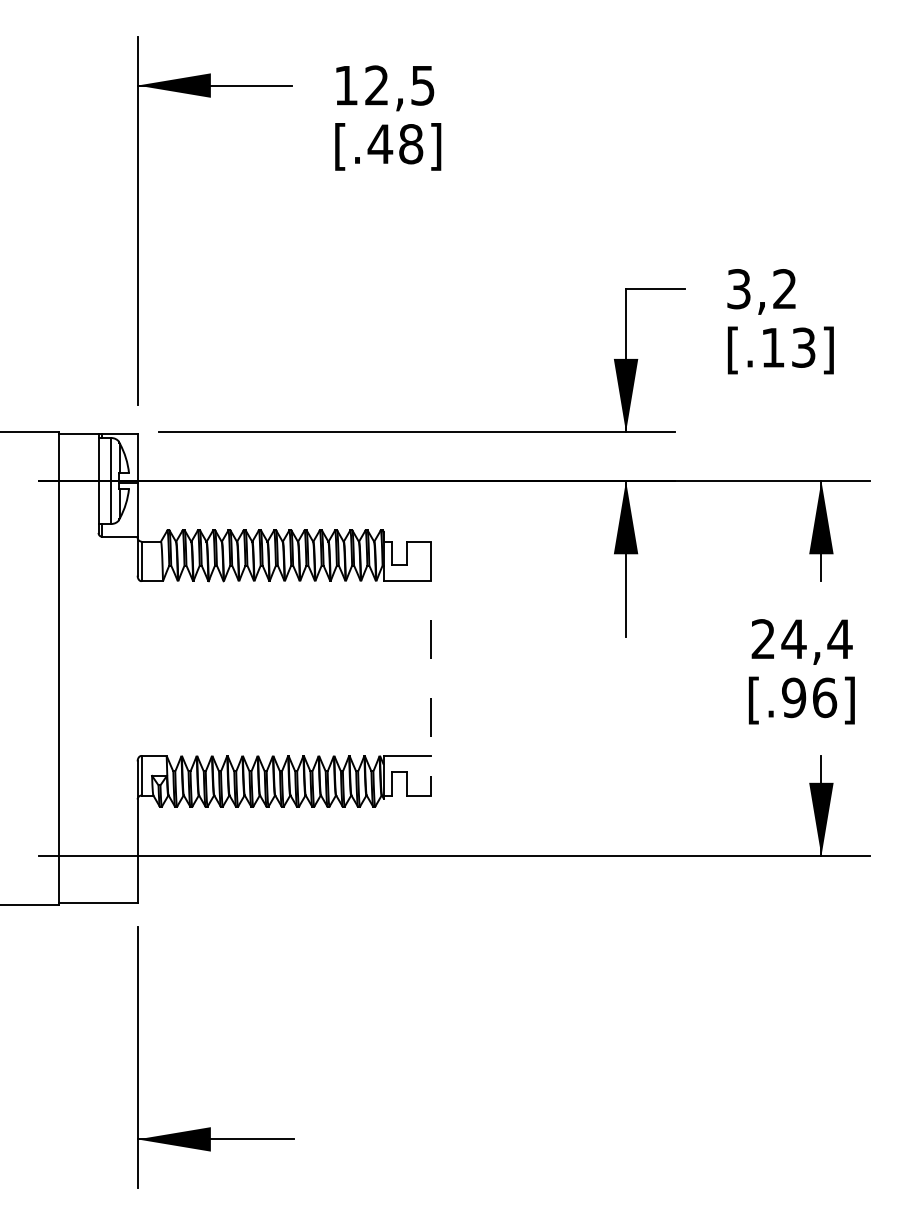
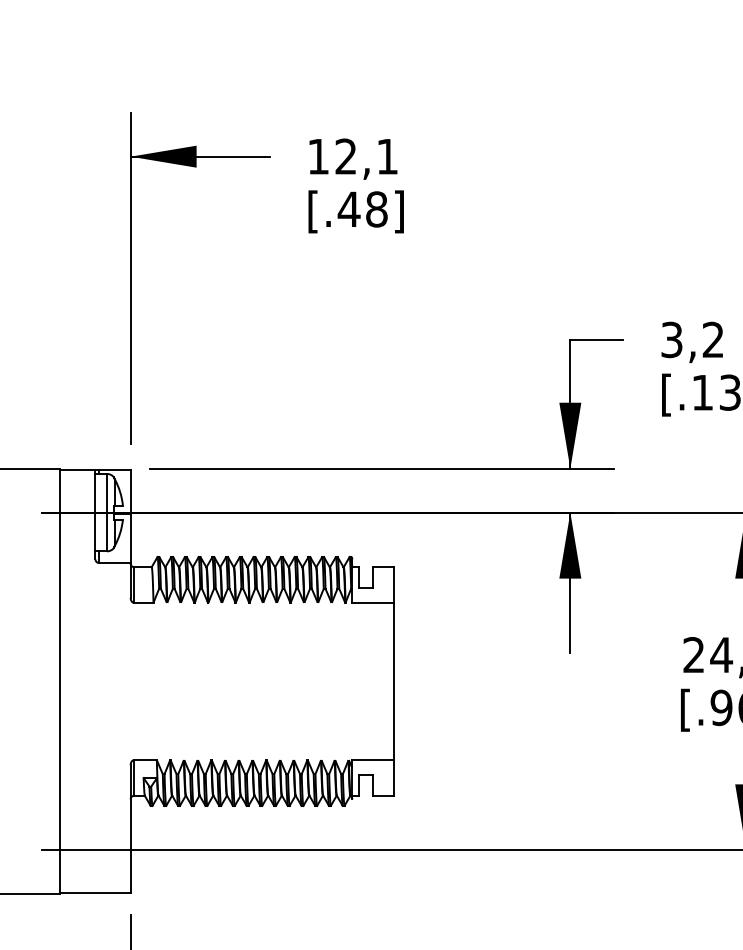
text: (422, 85) -> (387, 156), 12,5 -> 12,1
line: (430, 668) -> (394, 681), dashed -> solid

